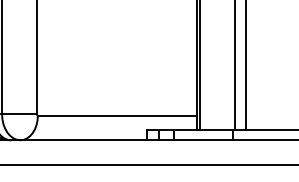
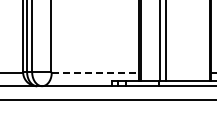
line: (117, 115) -> (95, 72), solid -> dashed

